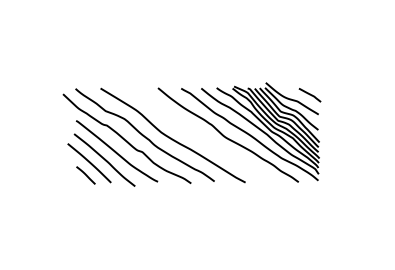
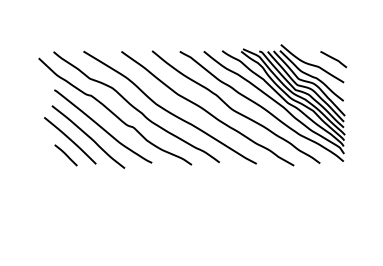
curve: (203, 137) -> (206, 110), added

